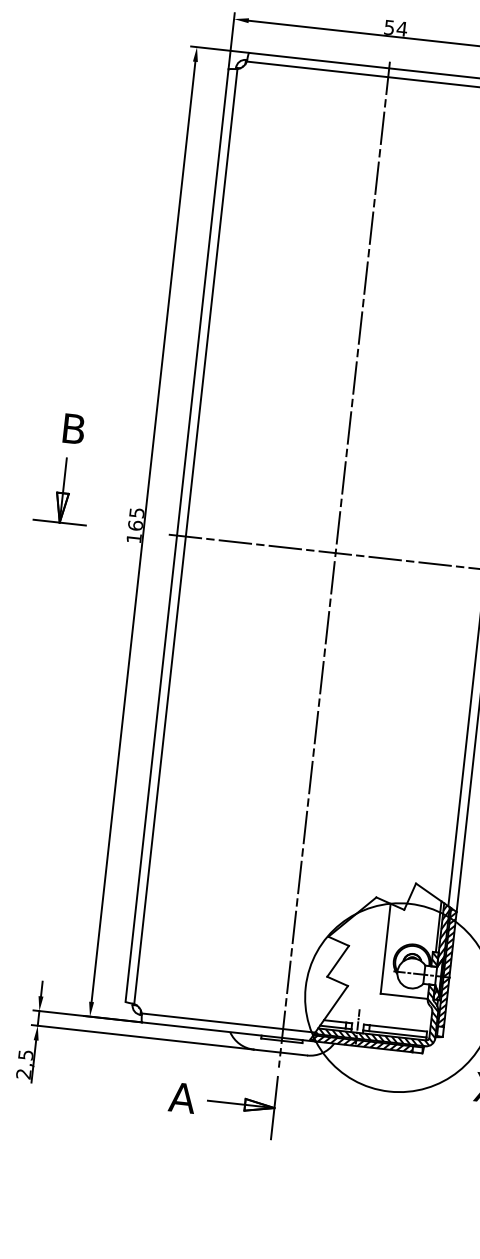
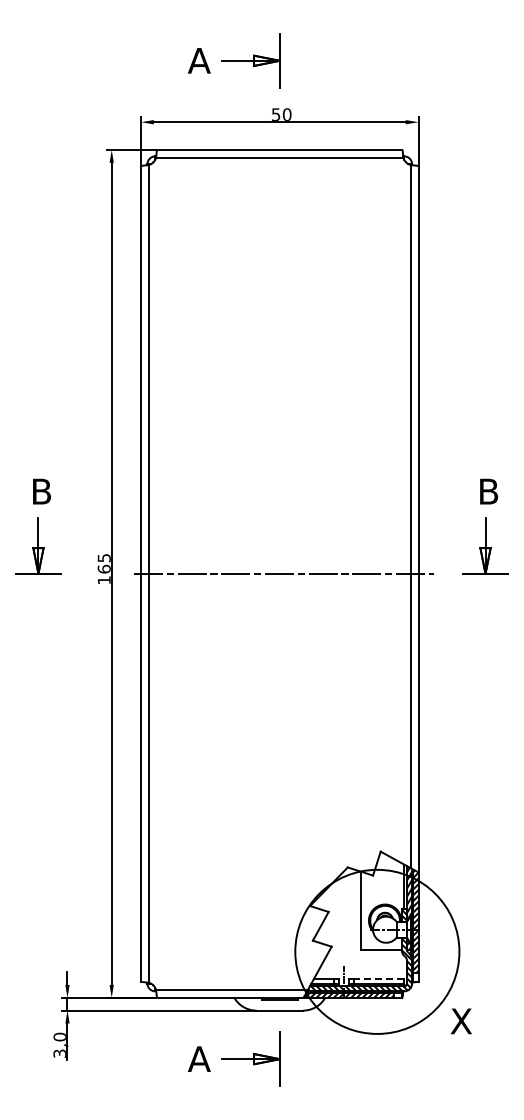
text: (401, 28) -> (286, 114), 54 -> 50
line: (334, 564) -> (279, 583), removed
line: (397, 1028) -> (378, 978), solid -> dashed
text: (24, 1063) -> (59, 1044), 2,5 -> 3,0

